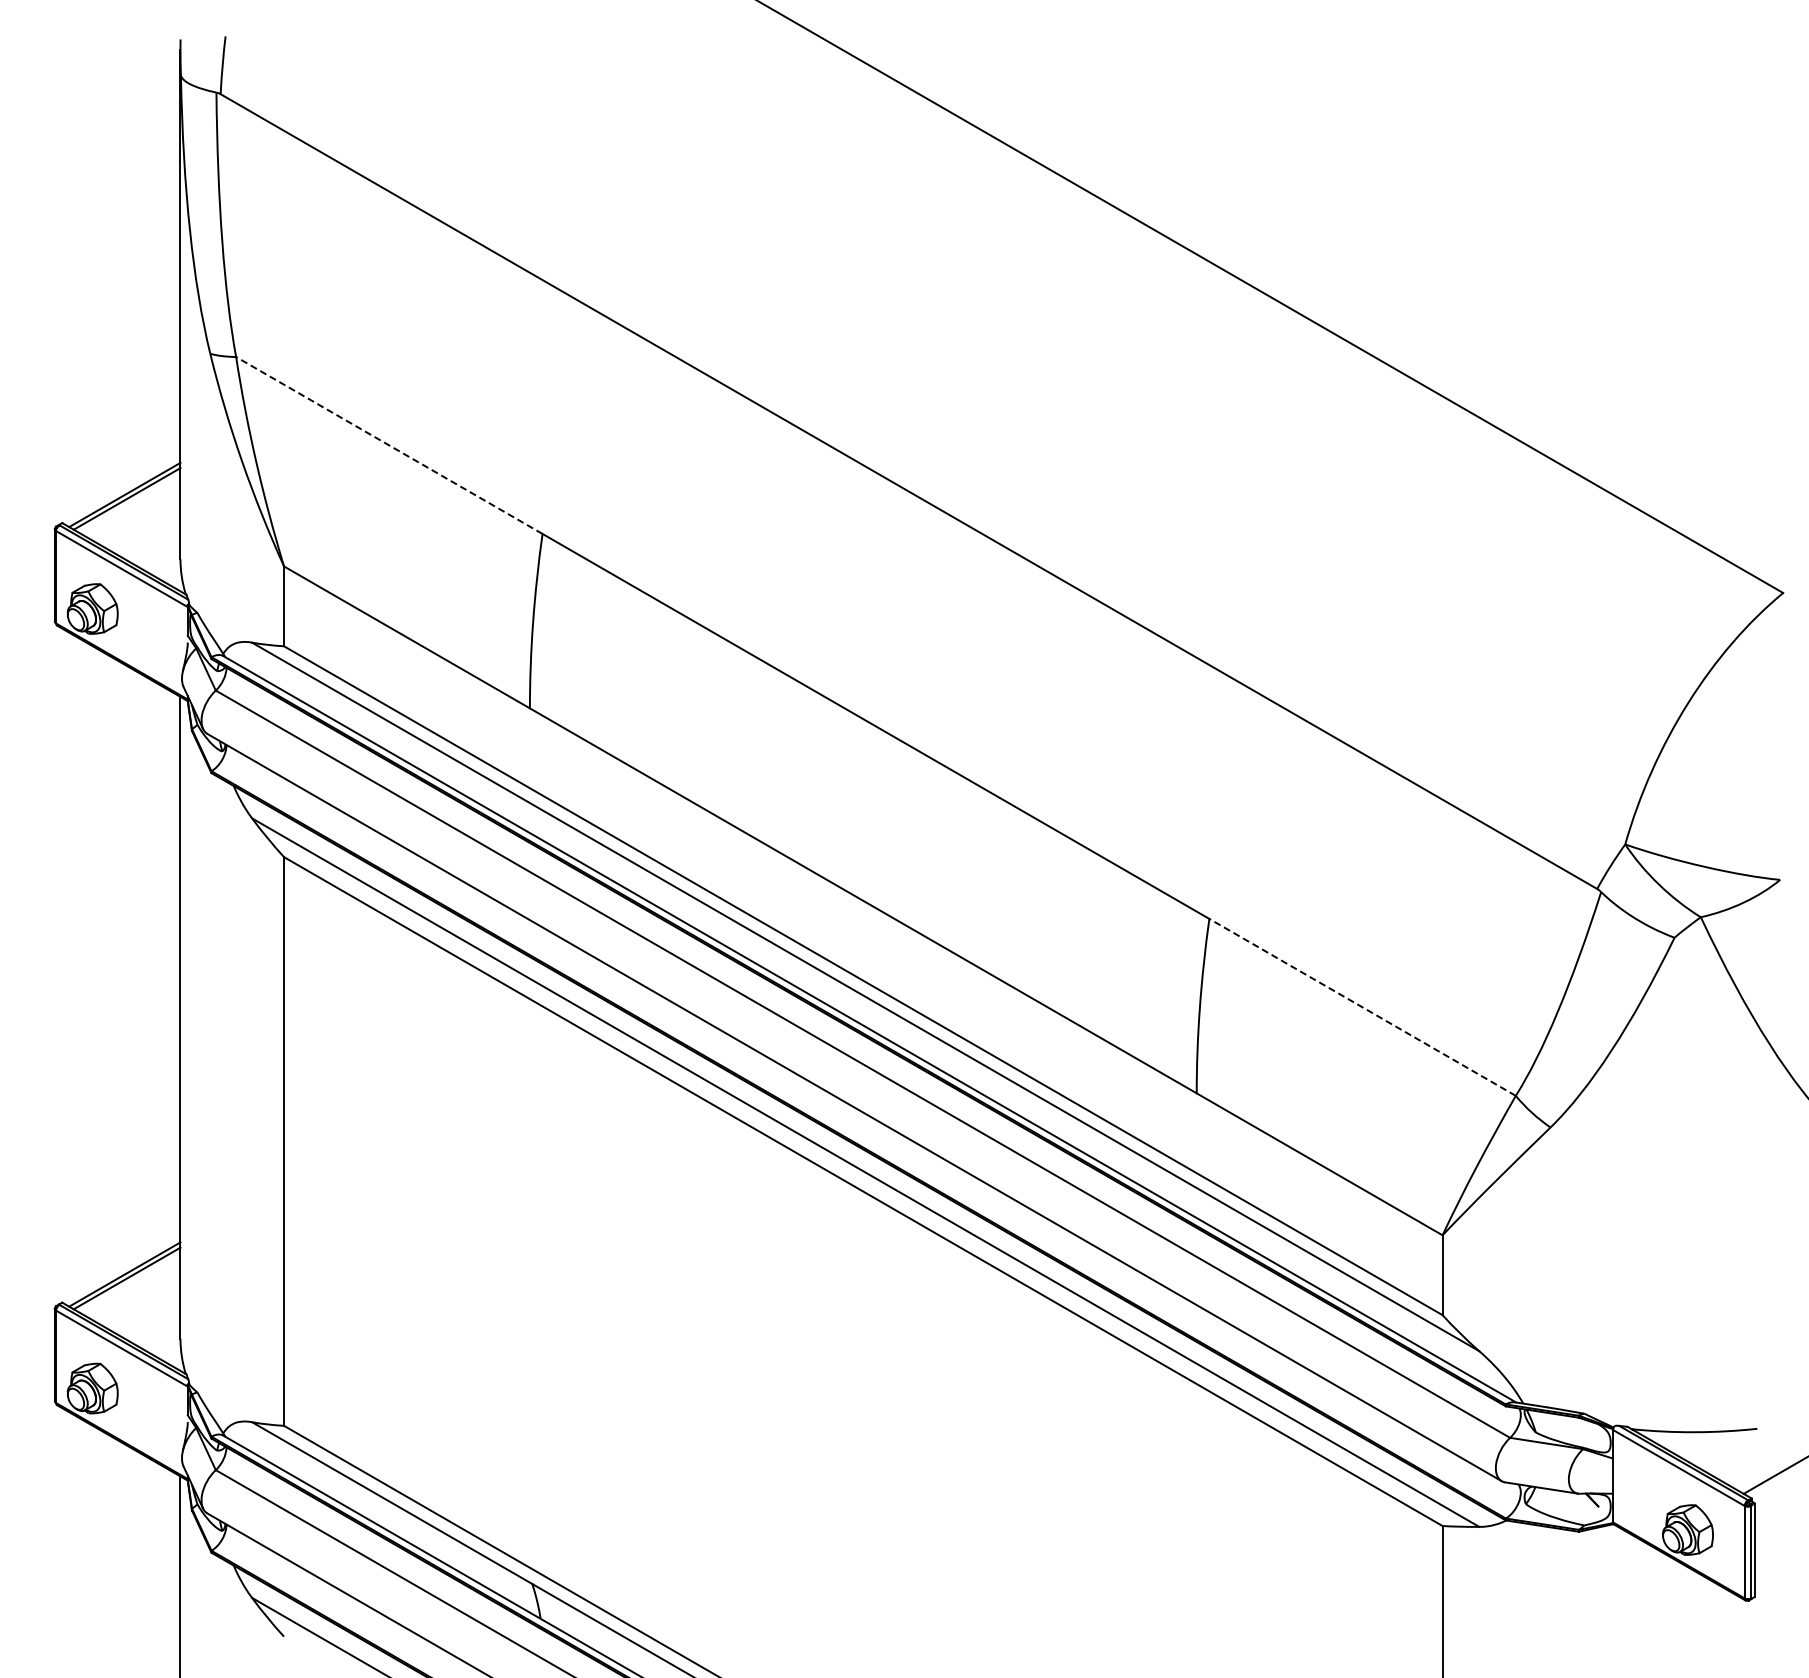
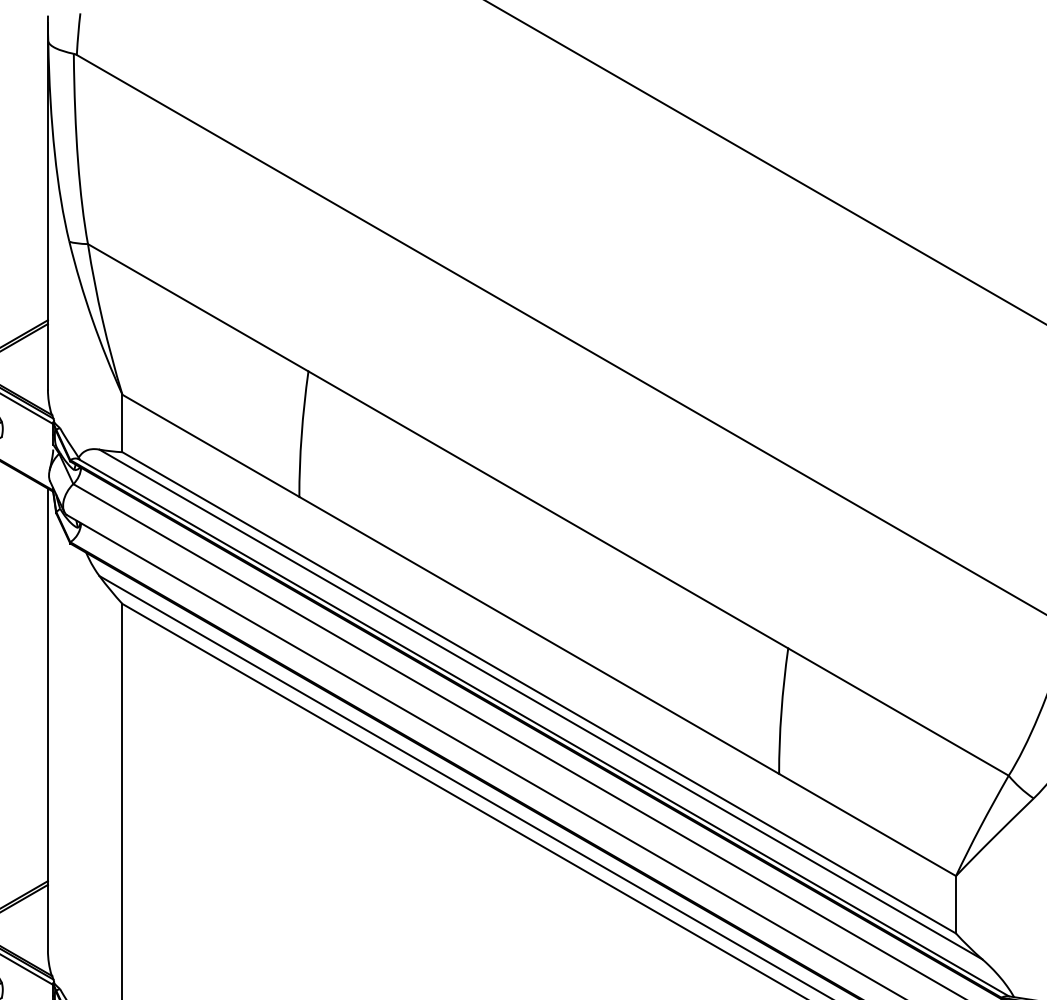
line: (389, 445) -> (198, 307), dashed -> solid
line: (1362, 1007) -> (898, 712), dashed -> solid

